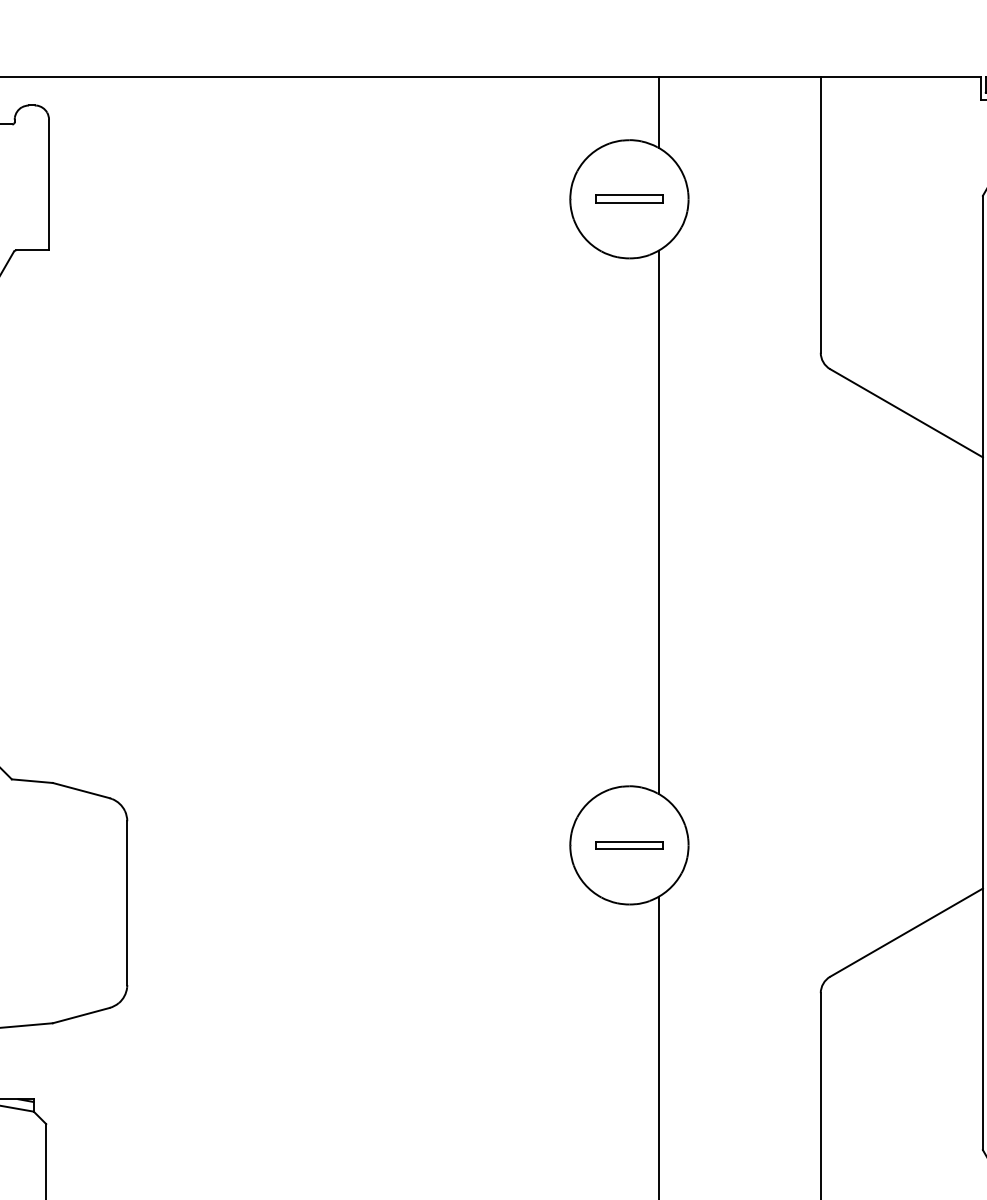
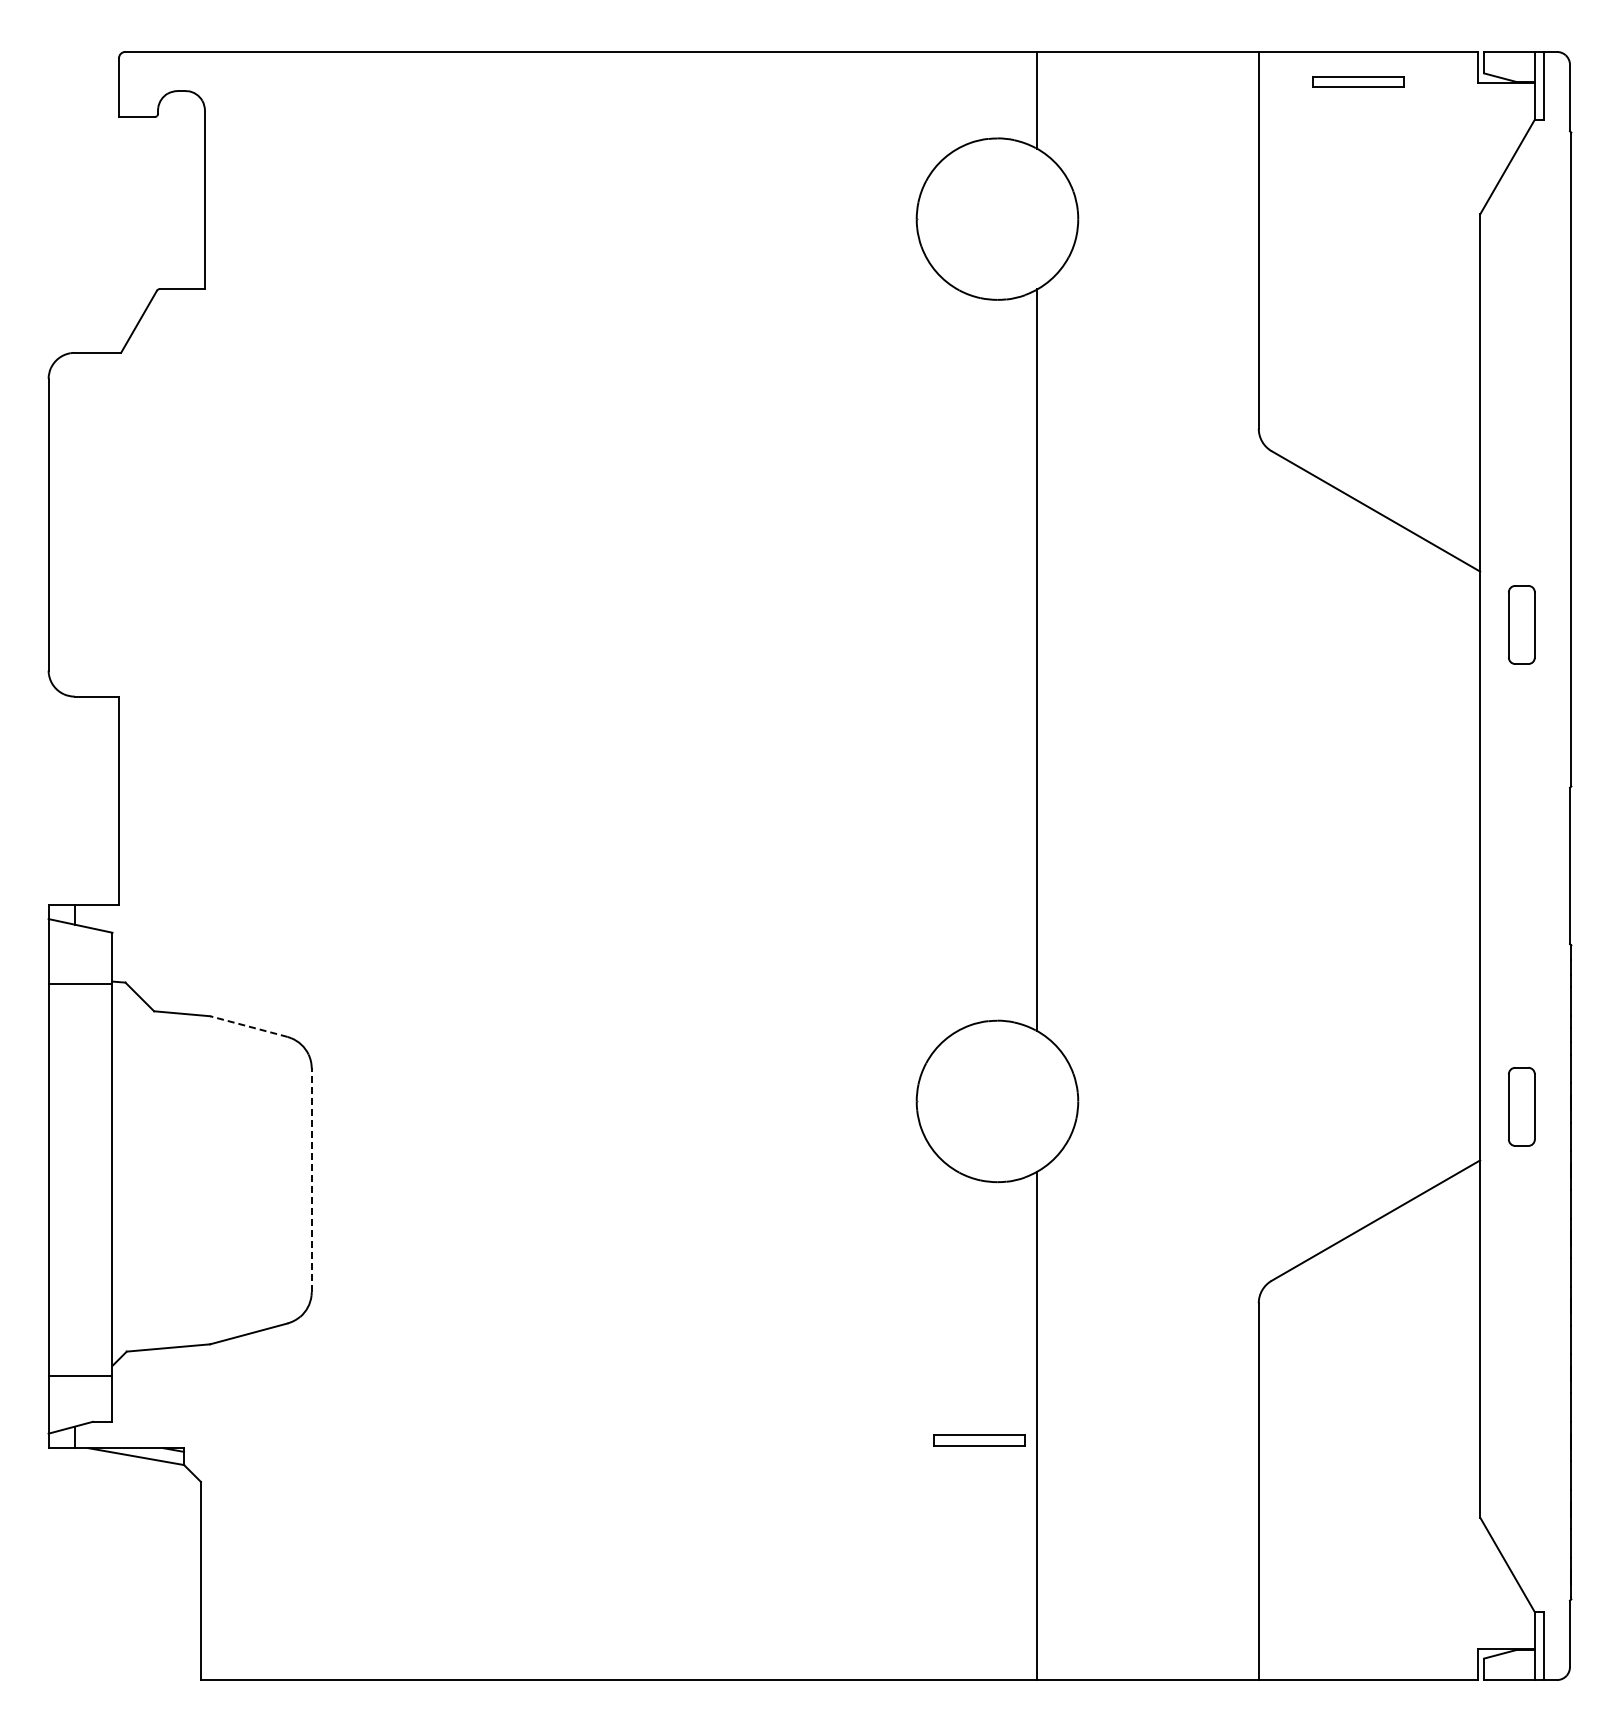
part: (629, 198) -> (1358, 81), moved
line: (80, 790) -> (248, 1026), solid -> dashed
part: (629, 845) -> (979, 1440), moved
line: (127, 903) -> (311, 1180), solid -> dashed

